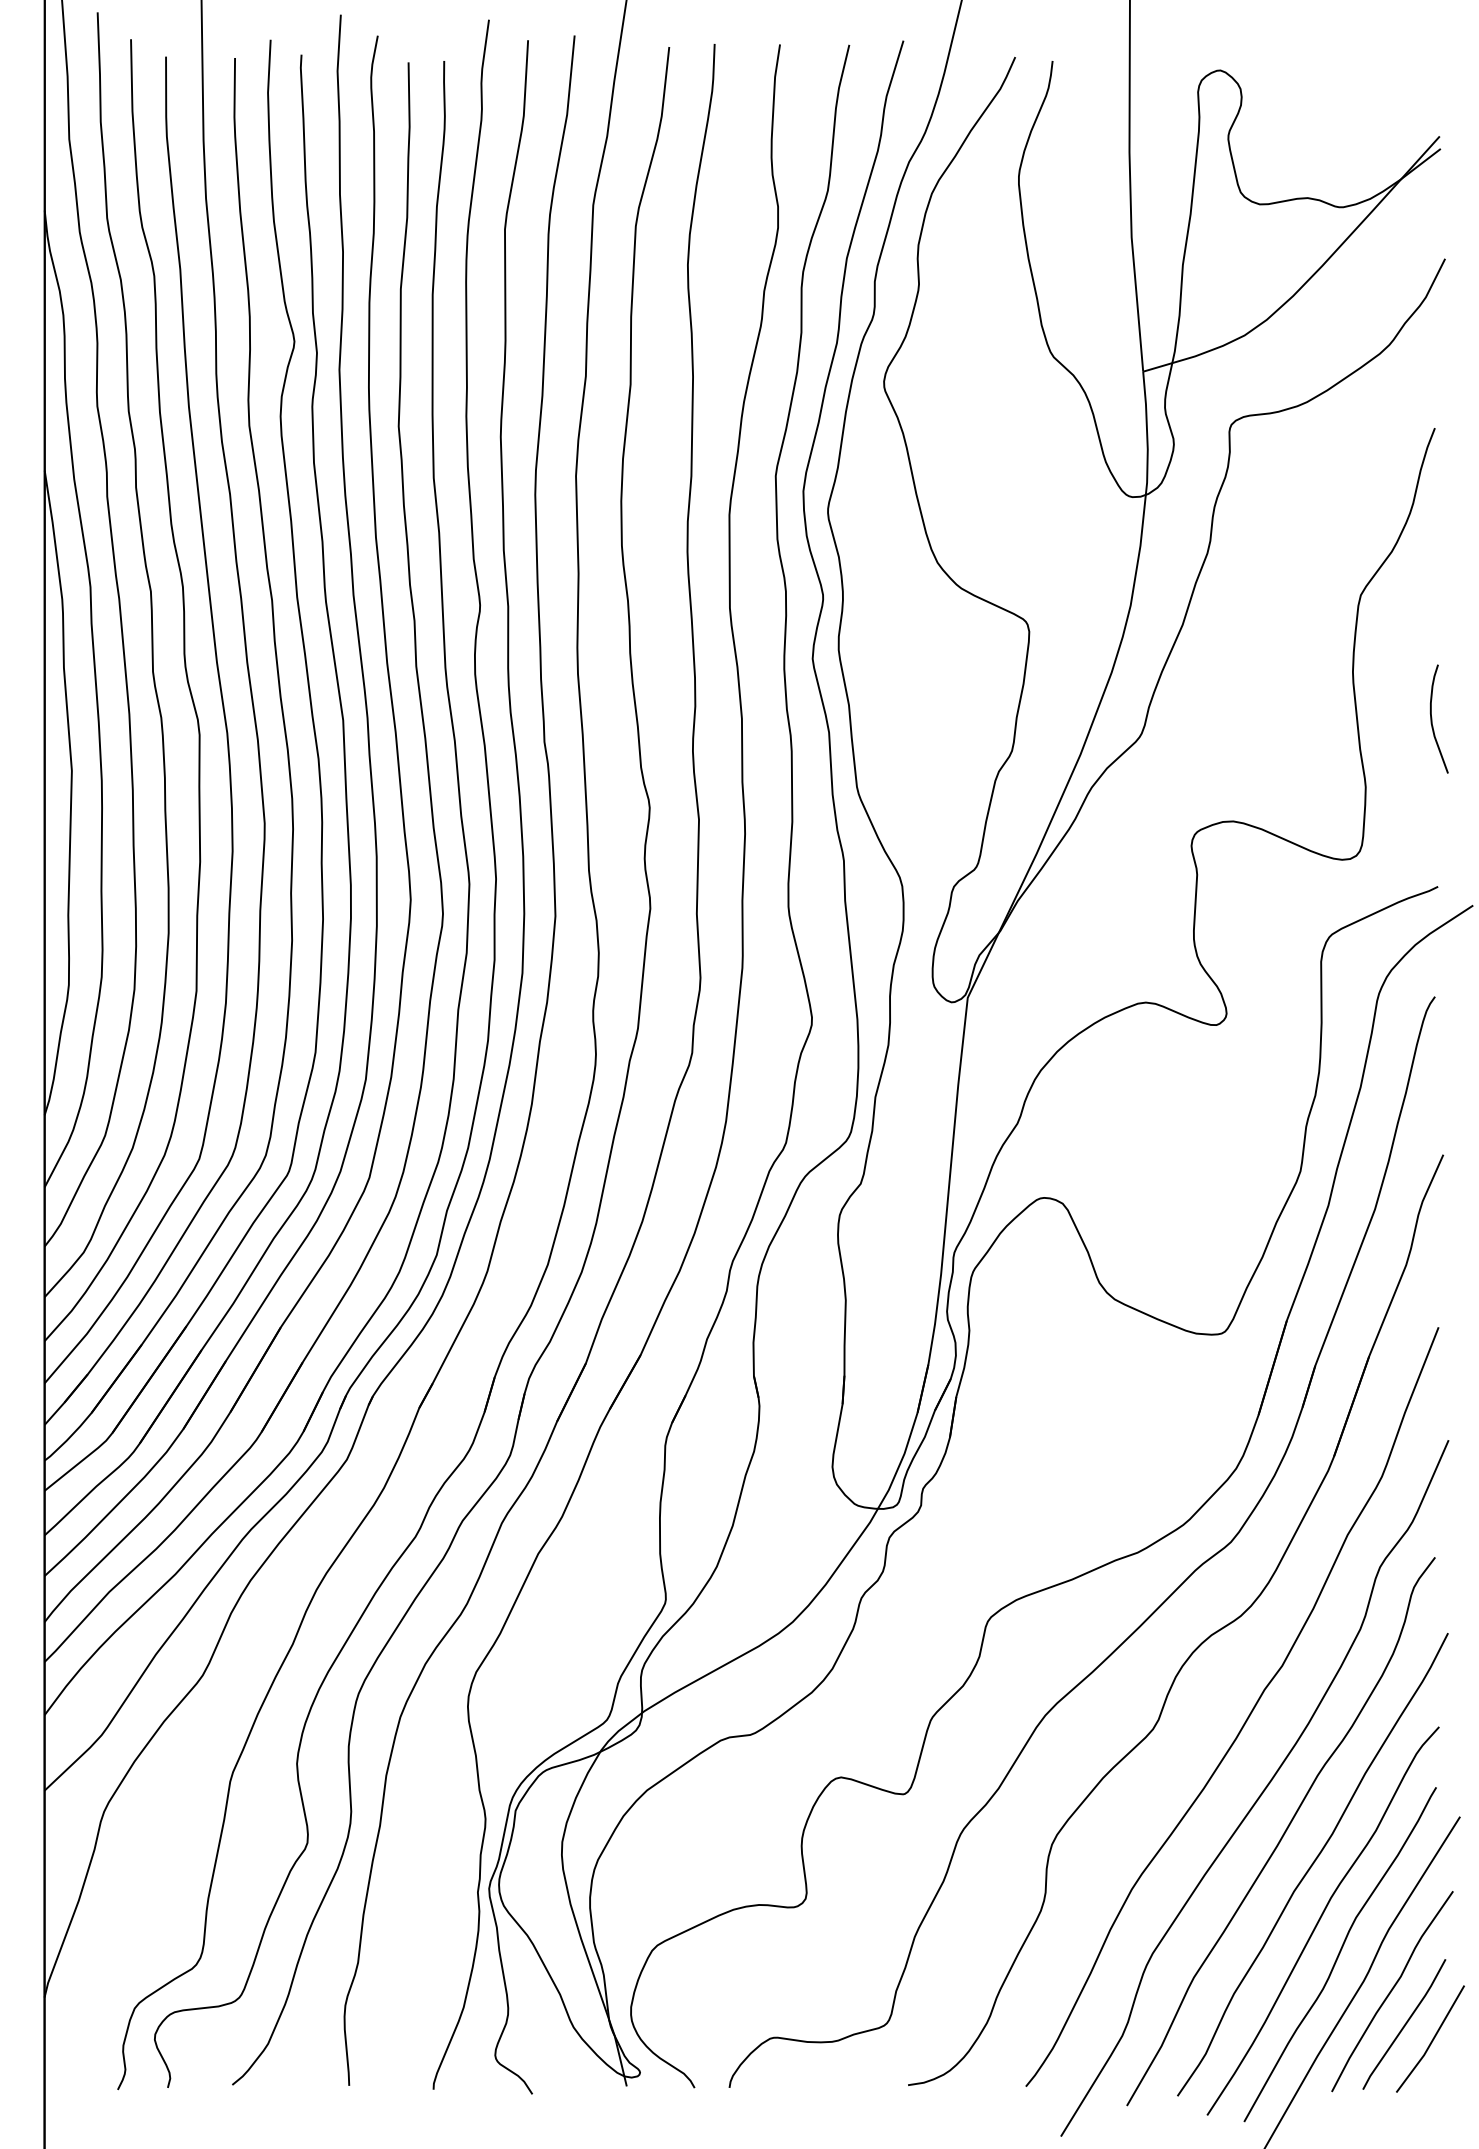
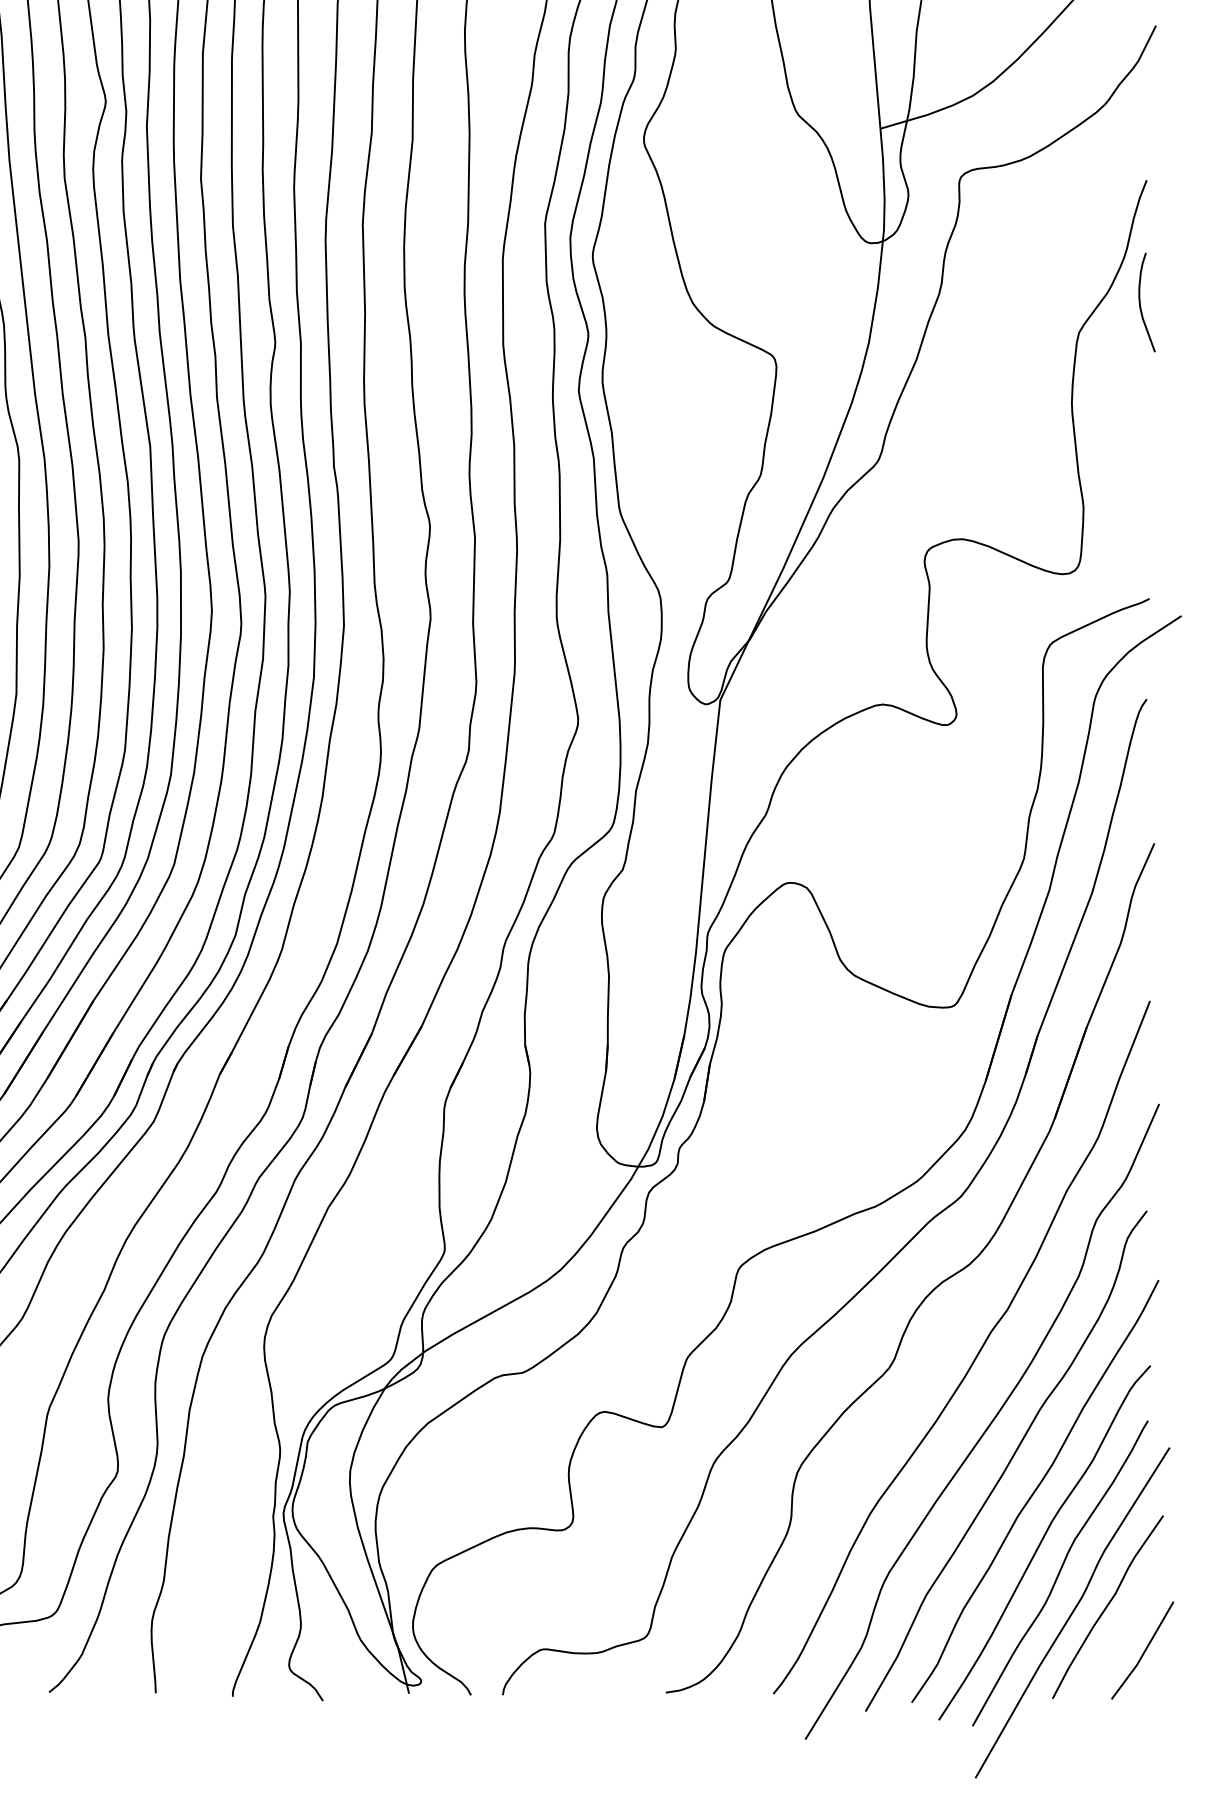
curve: (1432, 718) -> (1140, 301), moved
line: (1404, 2024) -> (1118, 1637), removed

